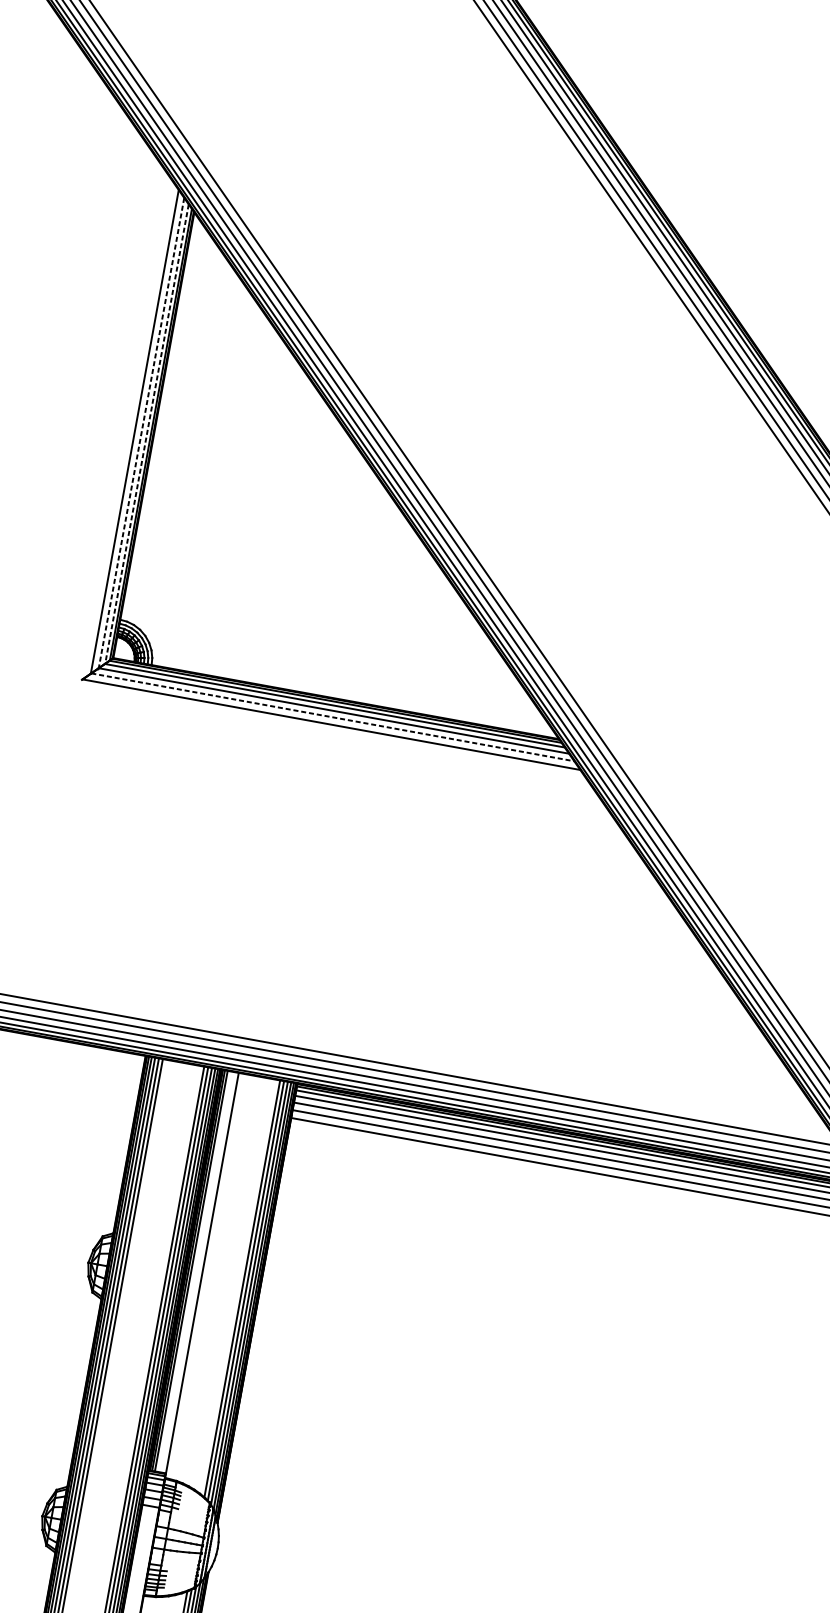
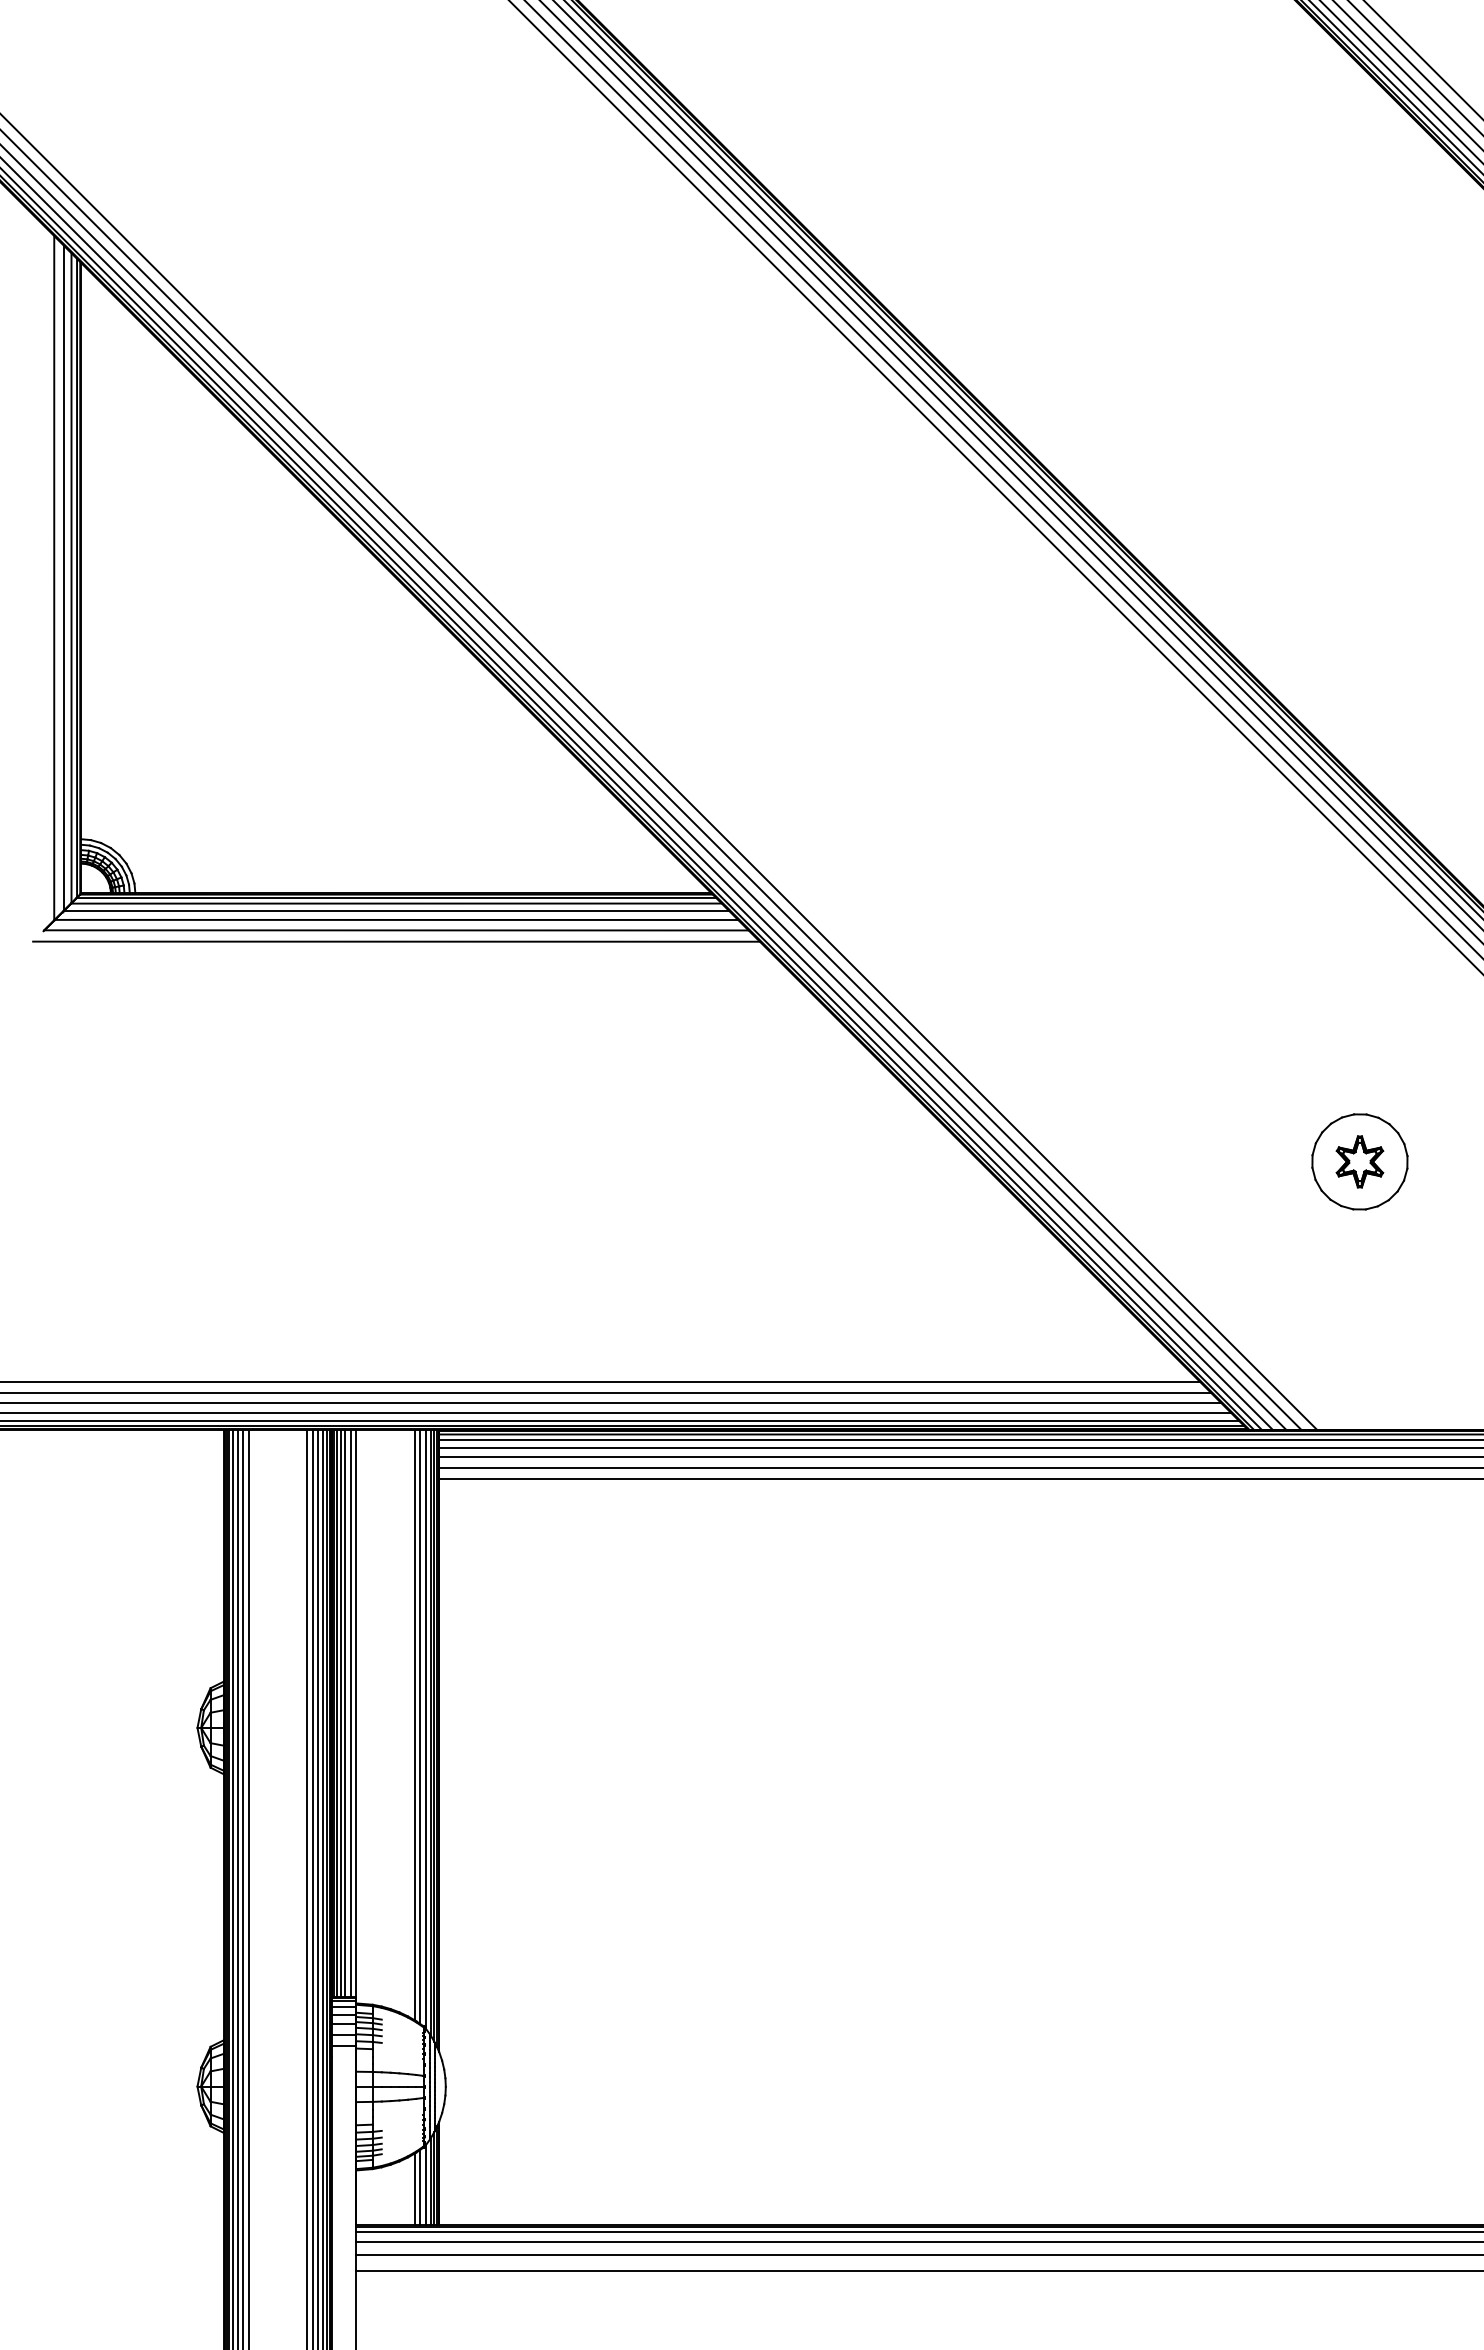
line: (141, 433) -> (63, 578), dashed -> solid
line: (146, 434) -> (71, 578), dashed -> solid
line: (332, 717) -> (396, 919), dashed -> solid
line: (330, 732) -> (396, 941), added
line: (194, 1271) -> (345, 1713), added
line: (198, 1272) -> (350, 1713), added

